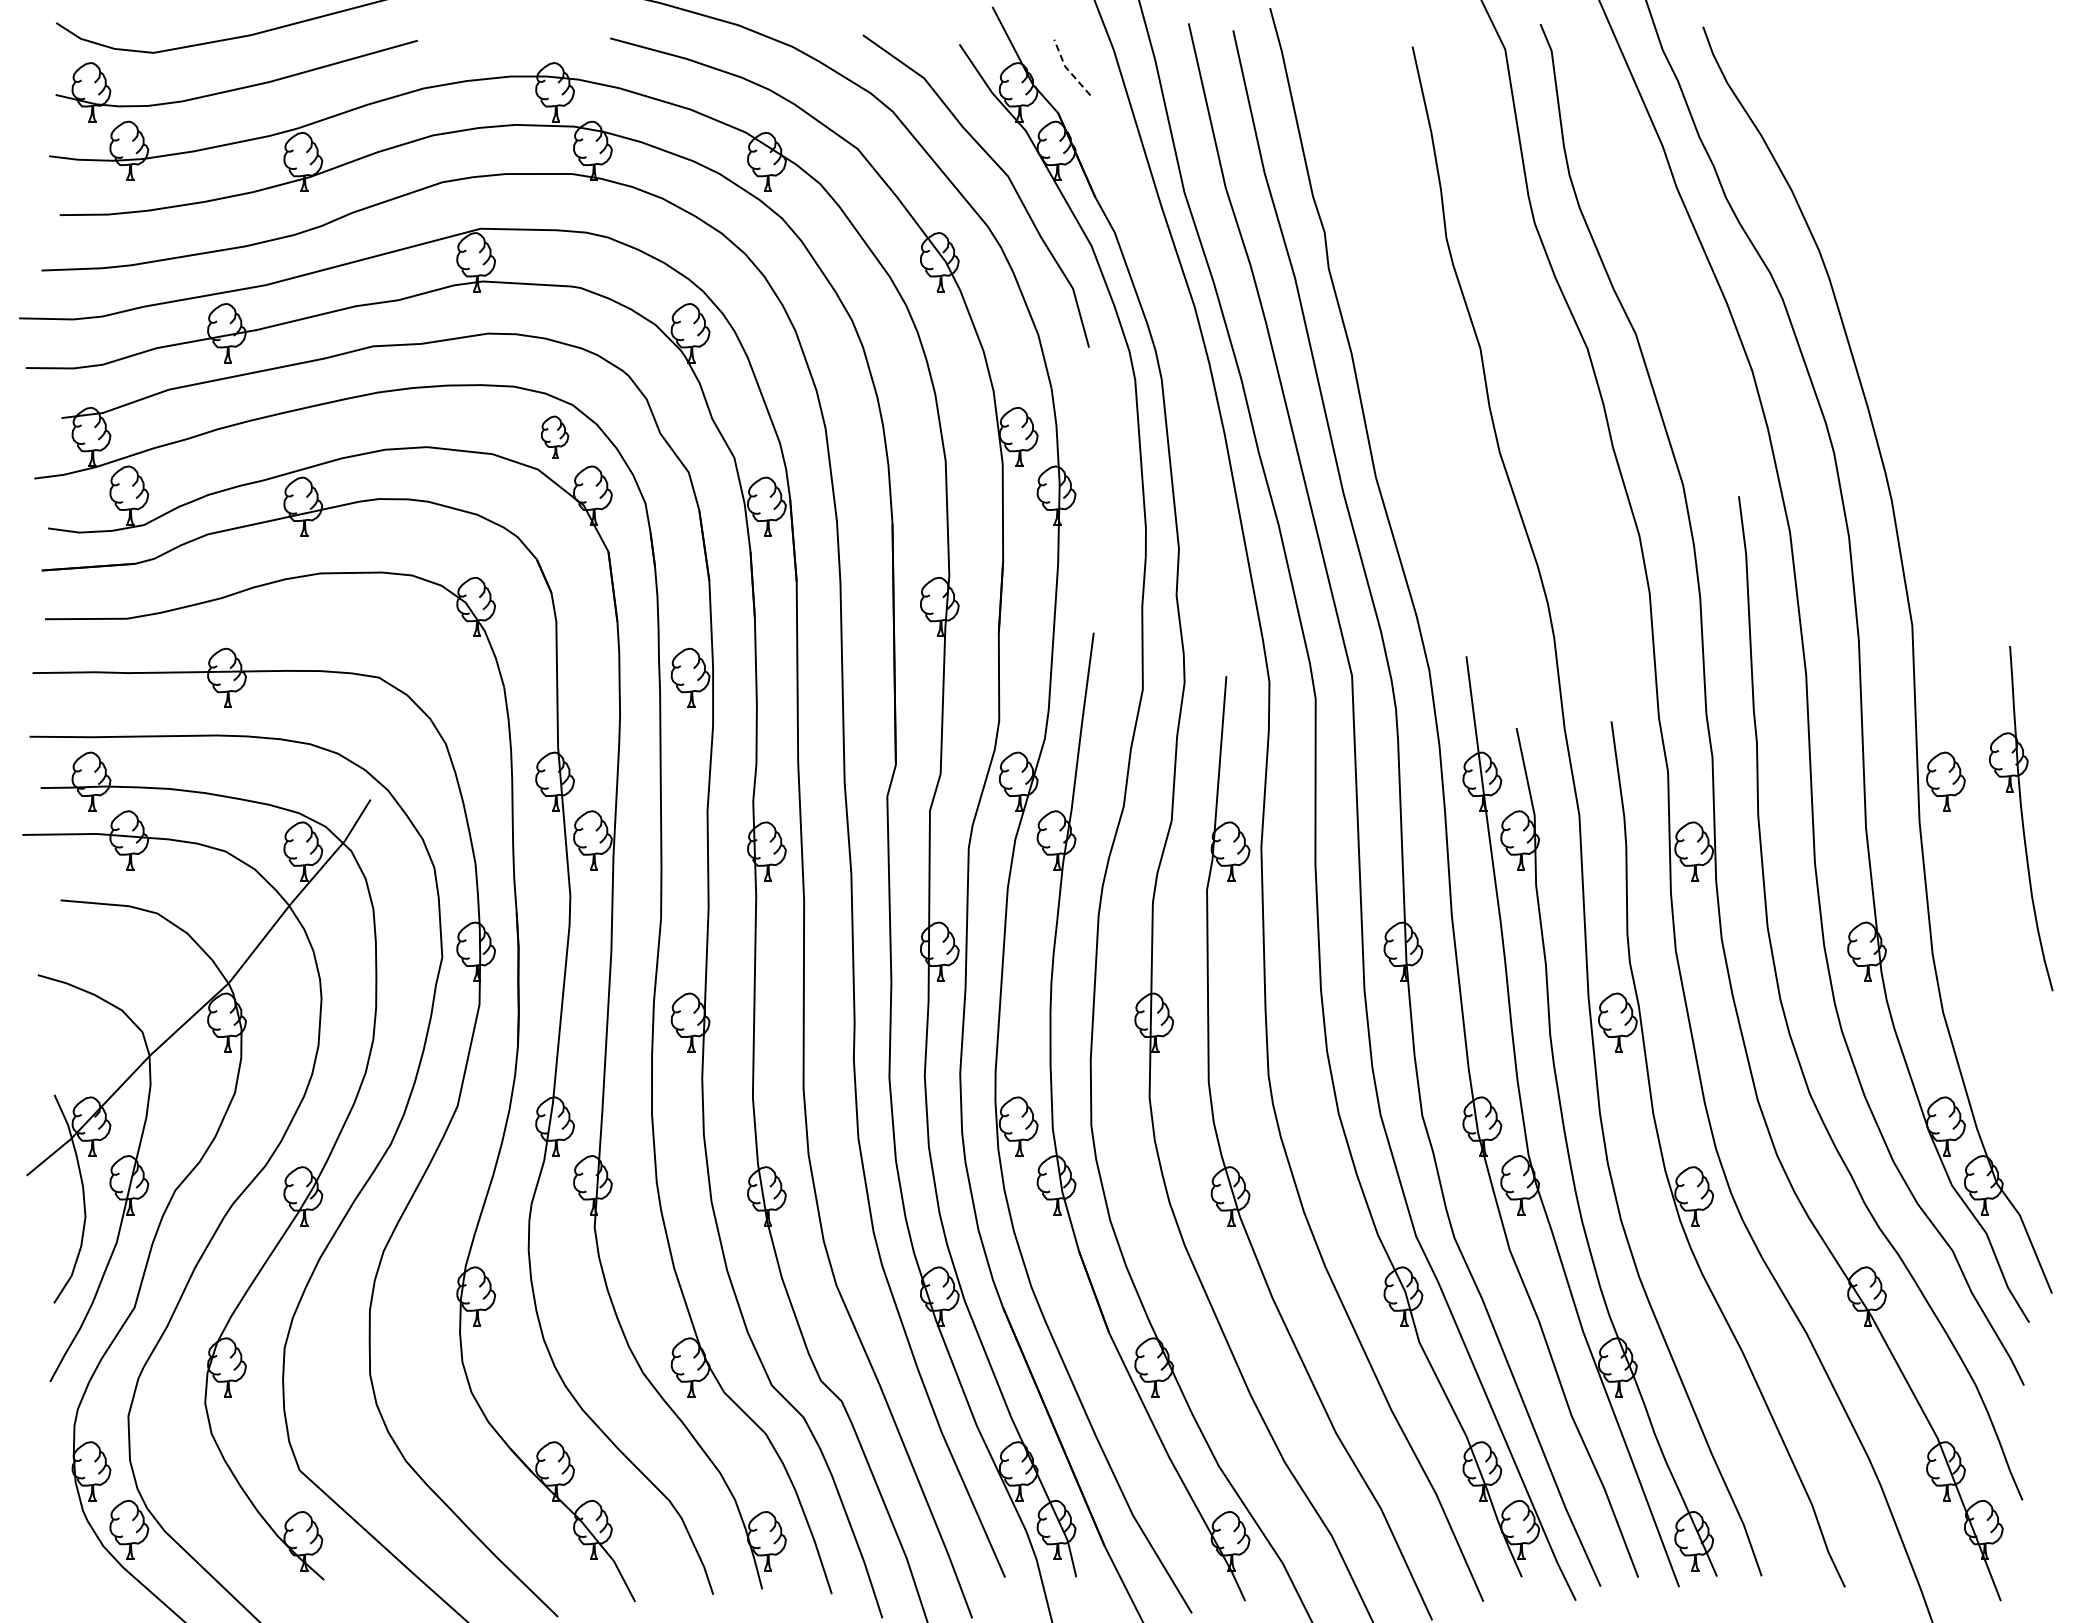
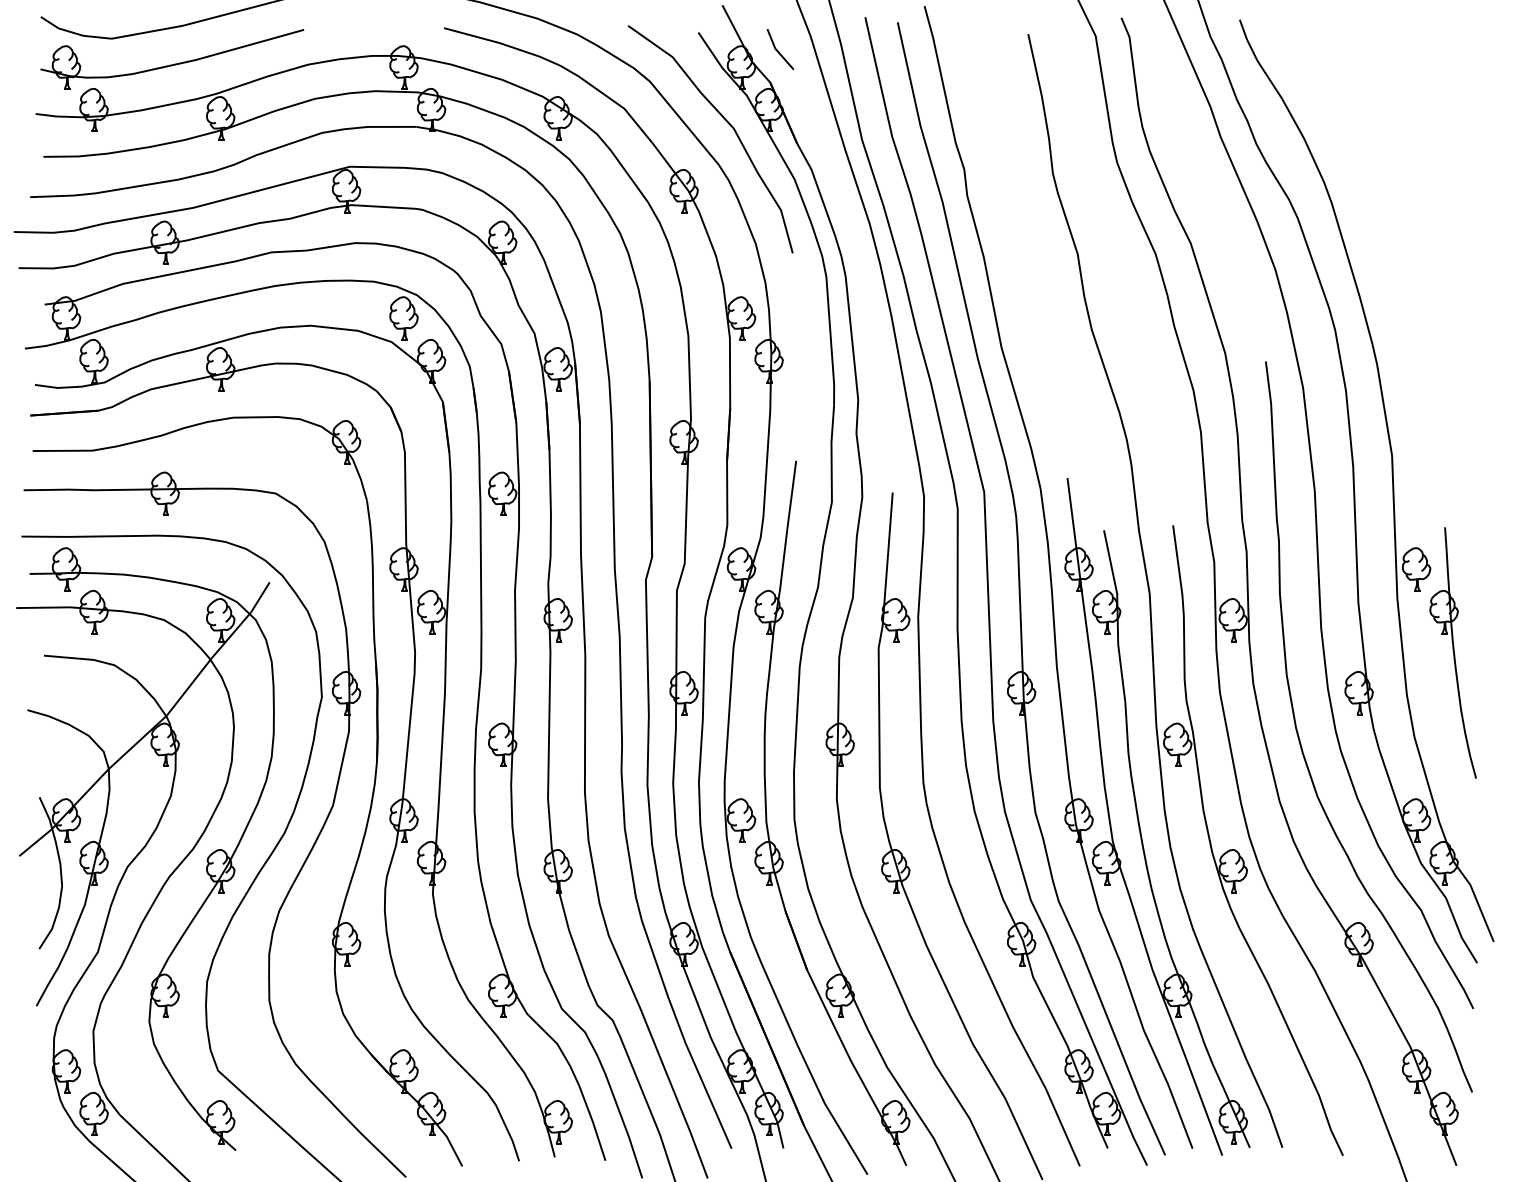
line: (1067, 69) -> (777, 50), dashed -> solid
part: (554, 436) -> (403, 318), size x1.43
part: (2021, 818) -> (1453, 652), moved

